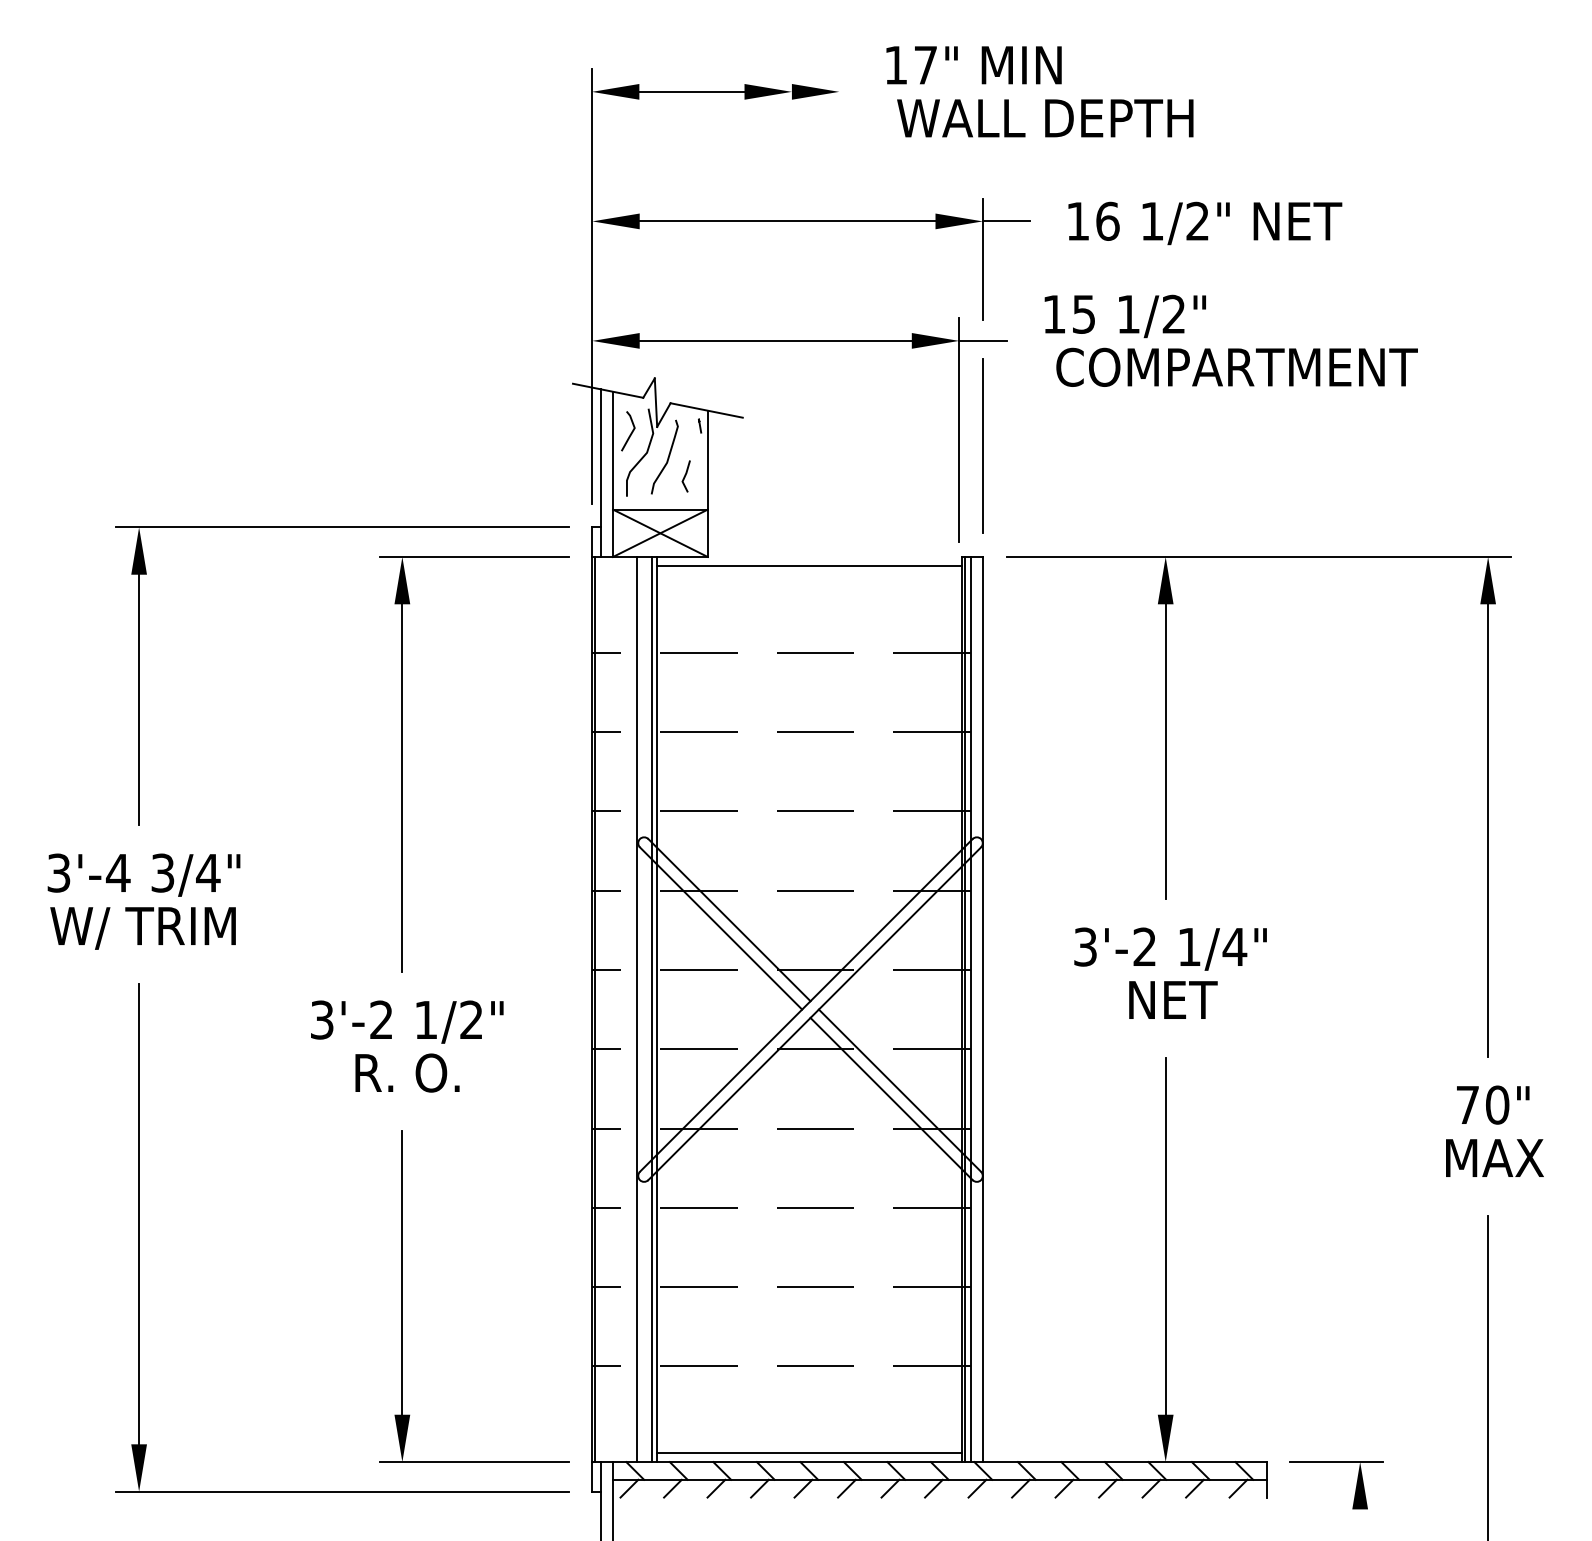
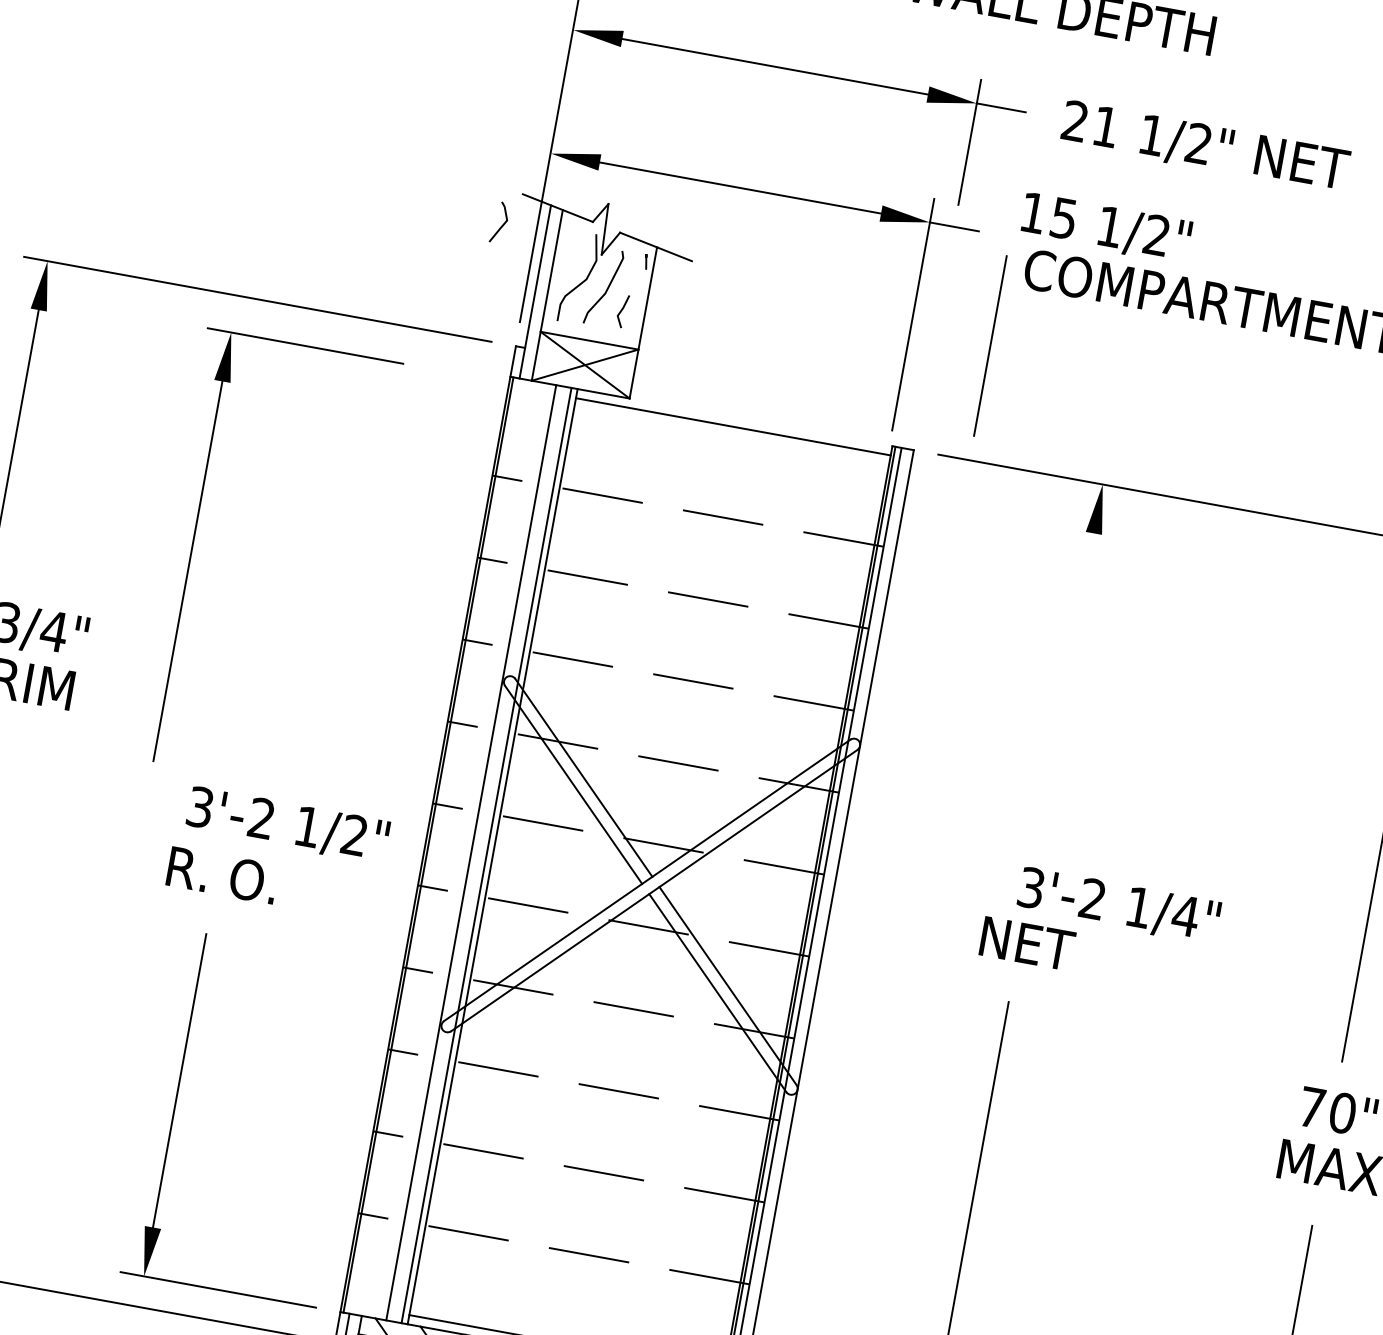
text: (1092, 220) -> (1090, 123), 16 -> 21
line: (630, 433) -> (501, 225), moved
line: (982, 445) -> (990, 345), moved
line: (1165, 751) -> (1066, 685), removed
part: (402, 764) -> (192, 546), moved
text: (1170, 948) -> (1118, 905), moved
text: (407, 1021) -> (288, 824), moved

